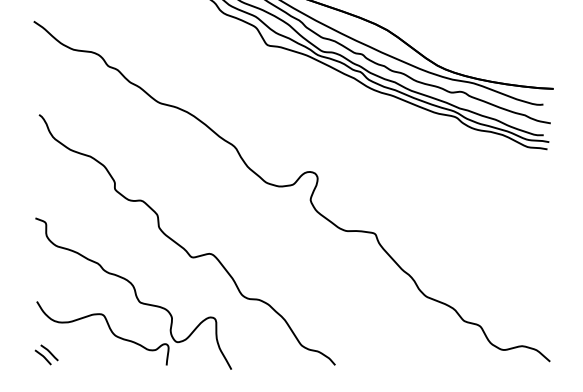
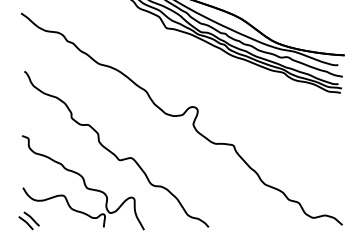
part: (45, 354) -> (28, 220), size x1.43

